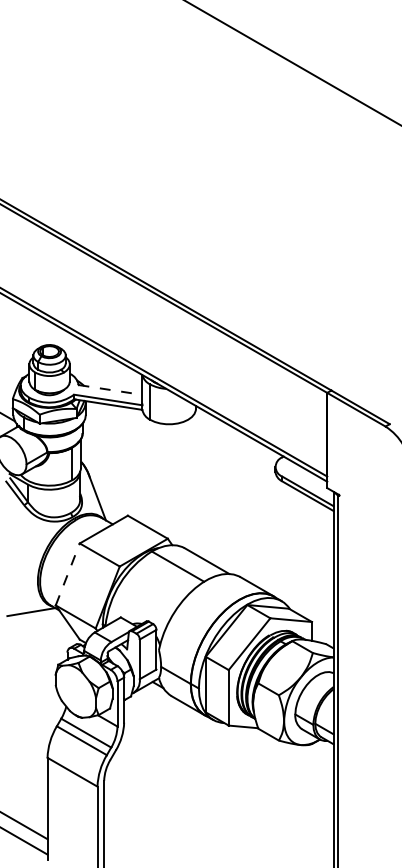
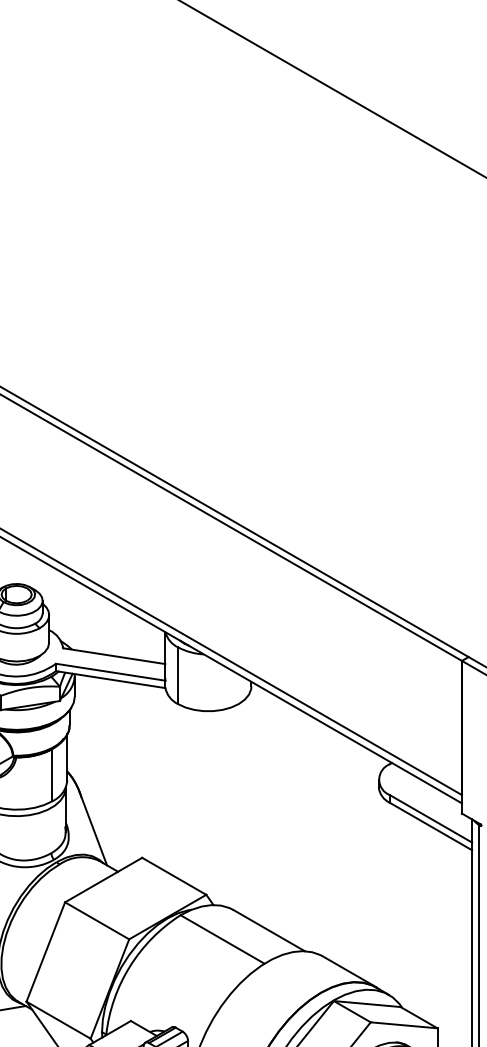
line: (110, 390) -> (114, 657), dashed -> solid
line: (67, 573) -> (45, 950), dashed -> solid

